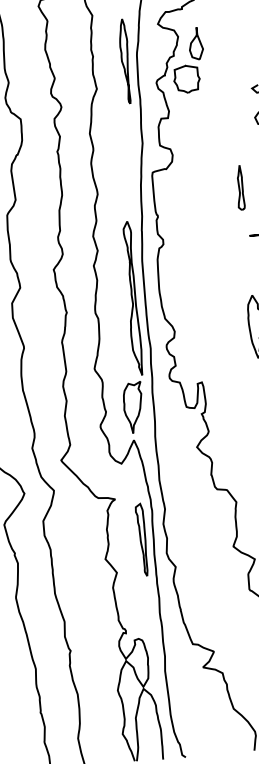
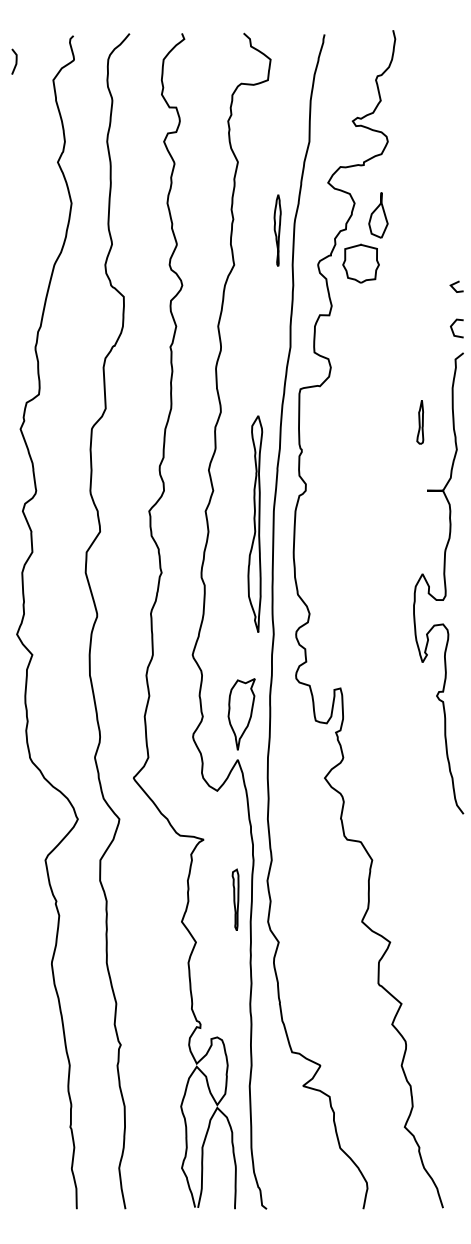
part: (125, 61) -> (277, 230), size x0.6
part: (240, 187) -> (420, 421), size x0.7
part: (132, 298) -> (255, 523), moved
part: (142, 539) -> (235, 899), size x0.6

